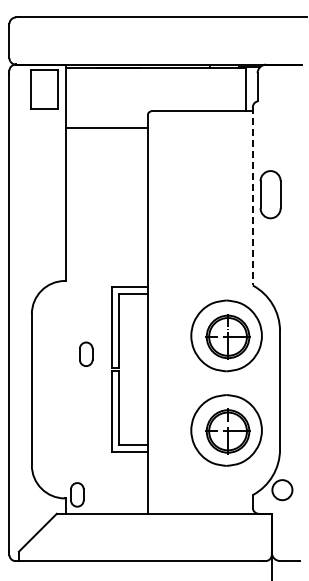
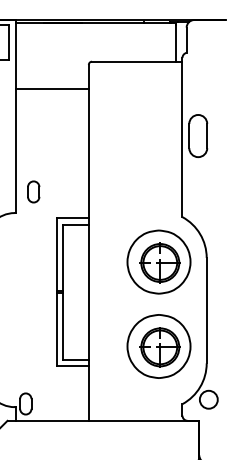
line: (106, 127) -> (51, 88), moved
line: (252, 196) -> (182, 137), dashed -> solid
part: (86, 353) -> (33, 191), moved

